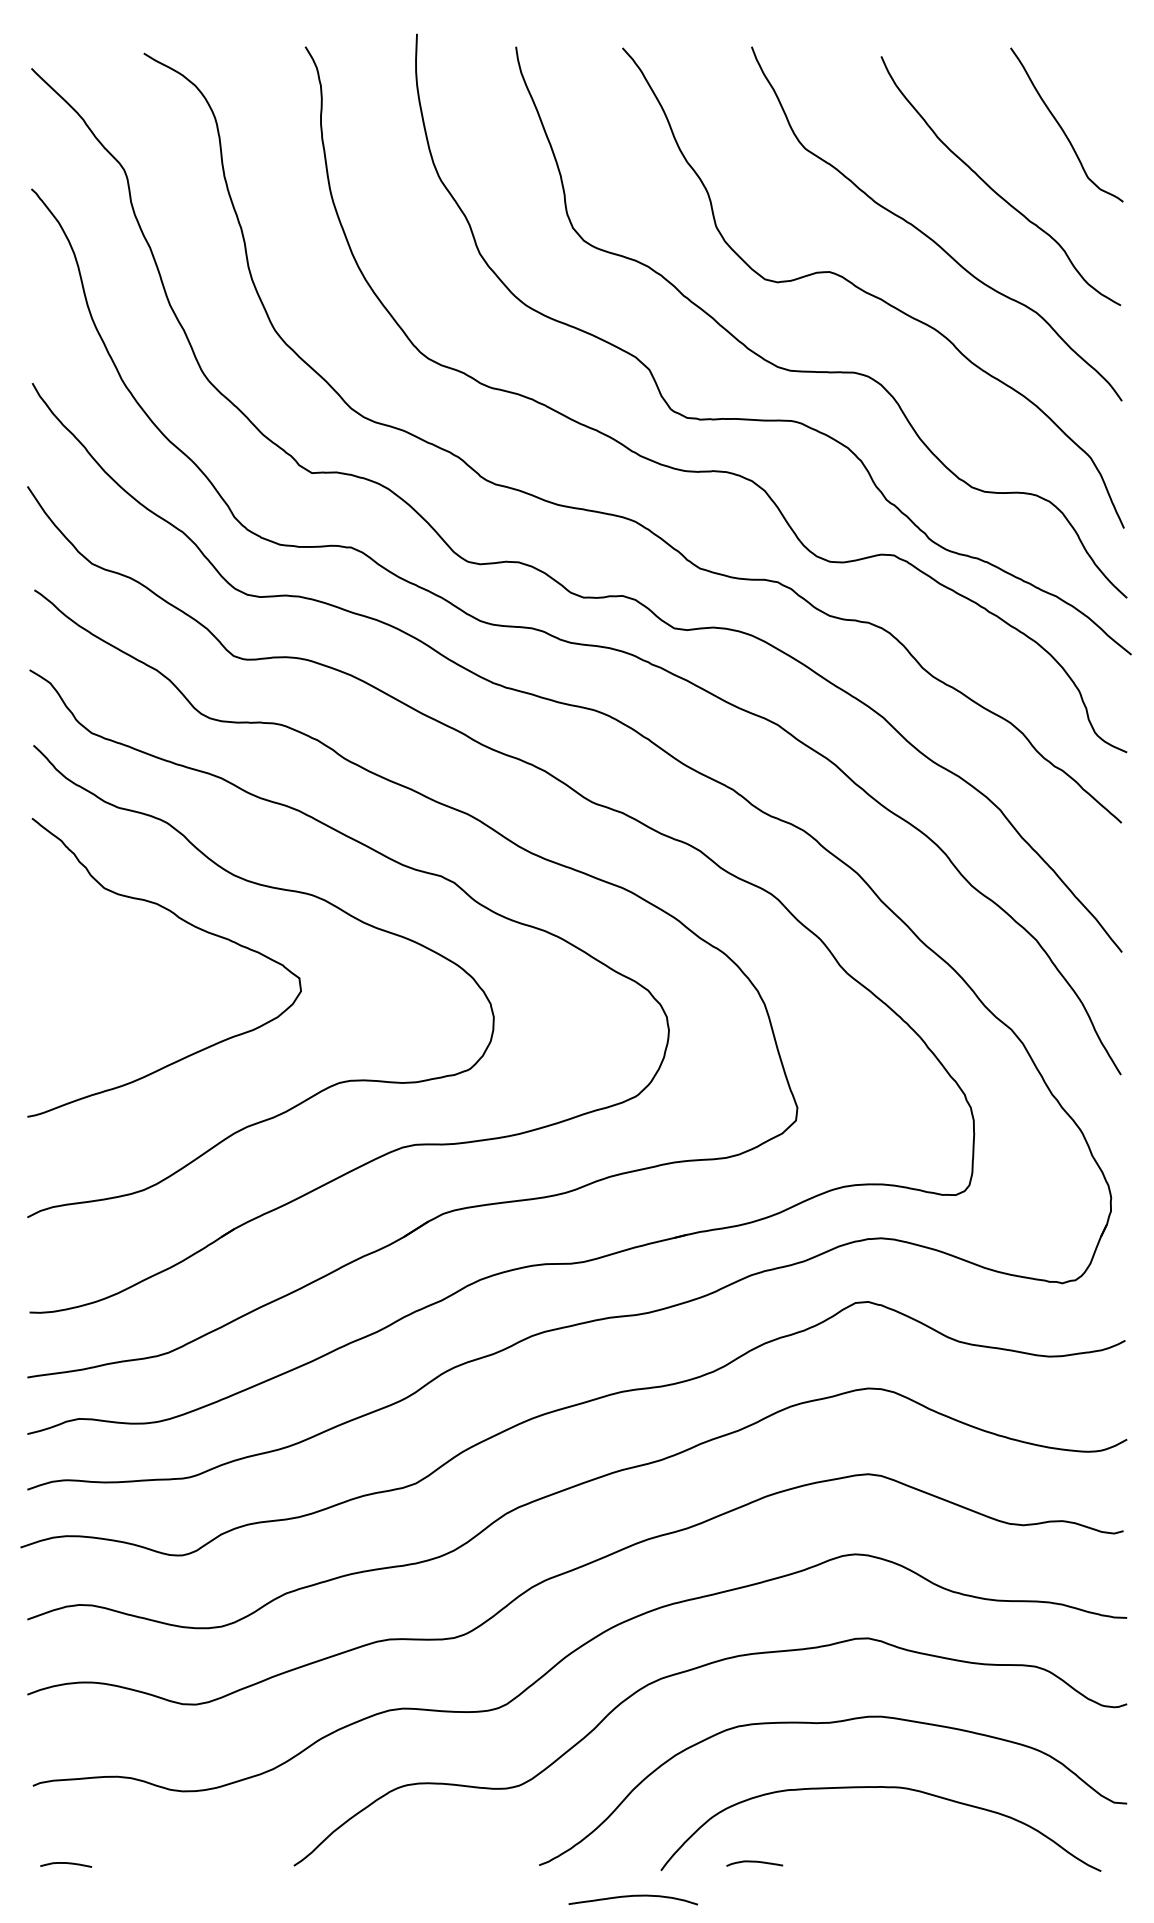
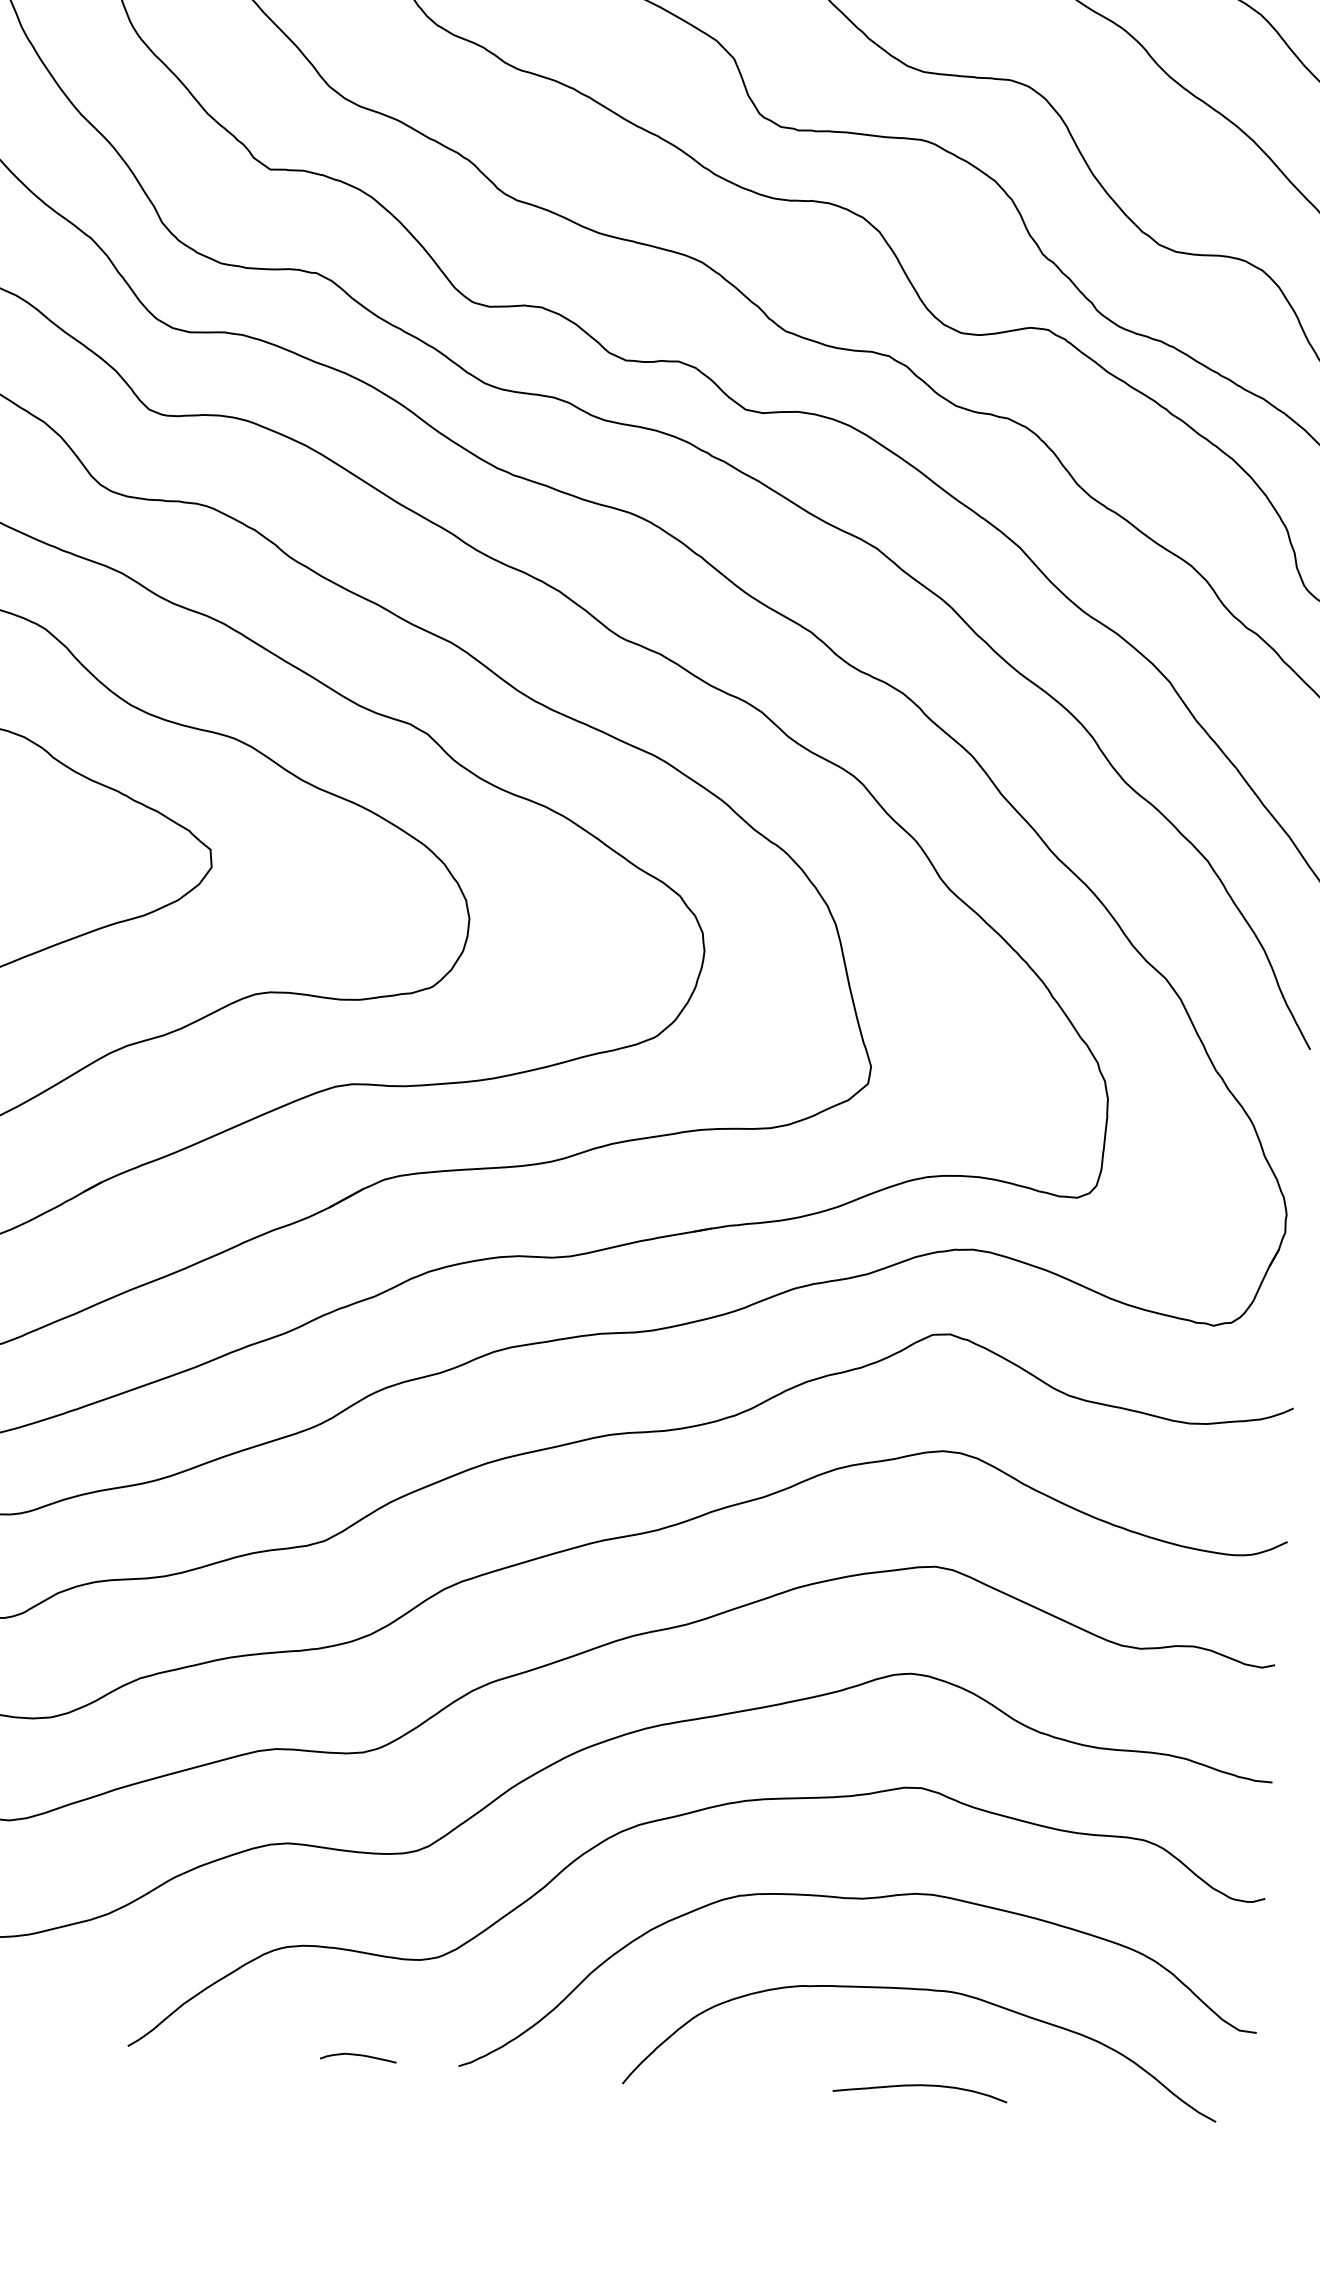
curve: (754, 1862) -> (358, 2056), moved
curve: (632, 1896) -> (919, 2086), moved

